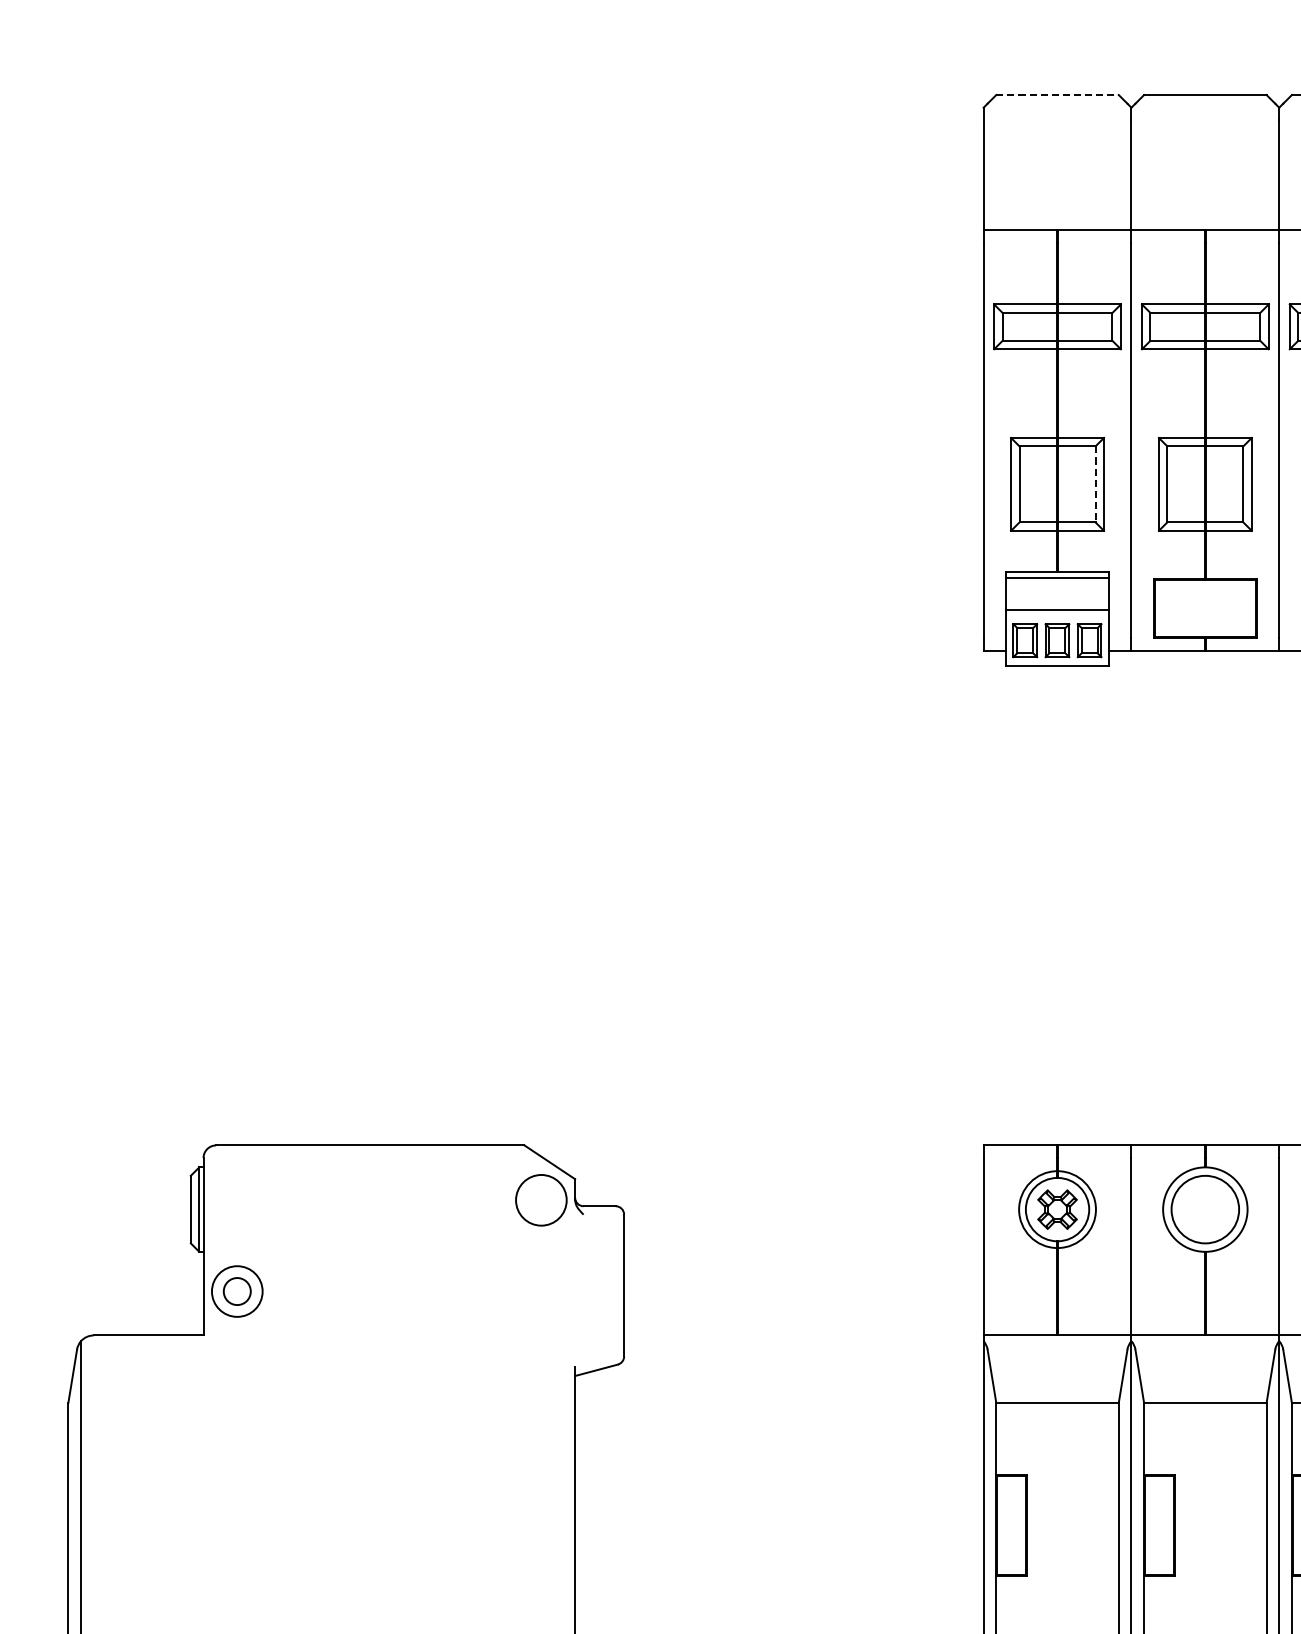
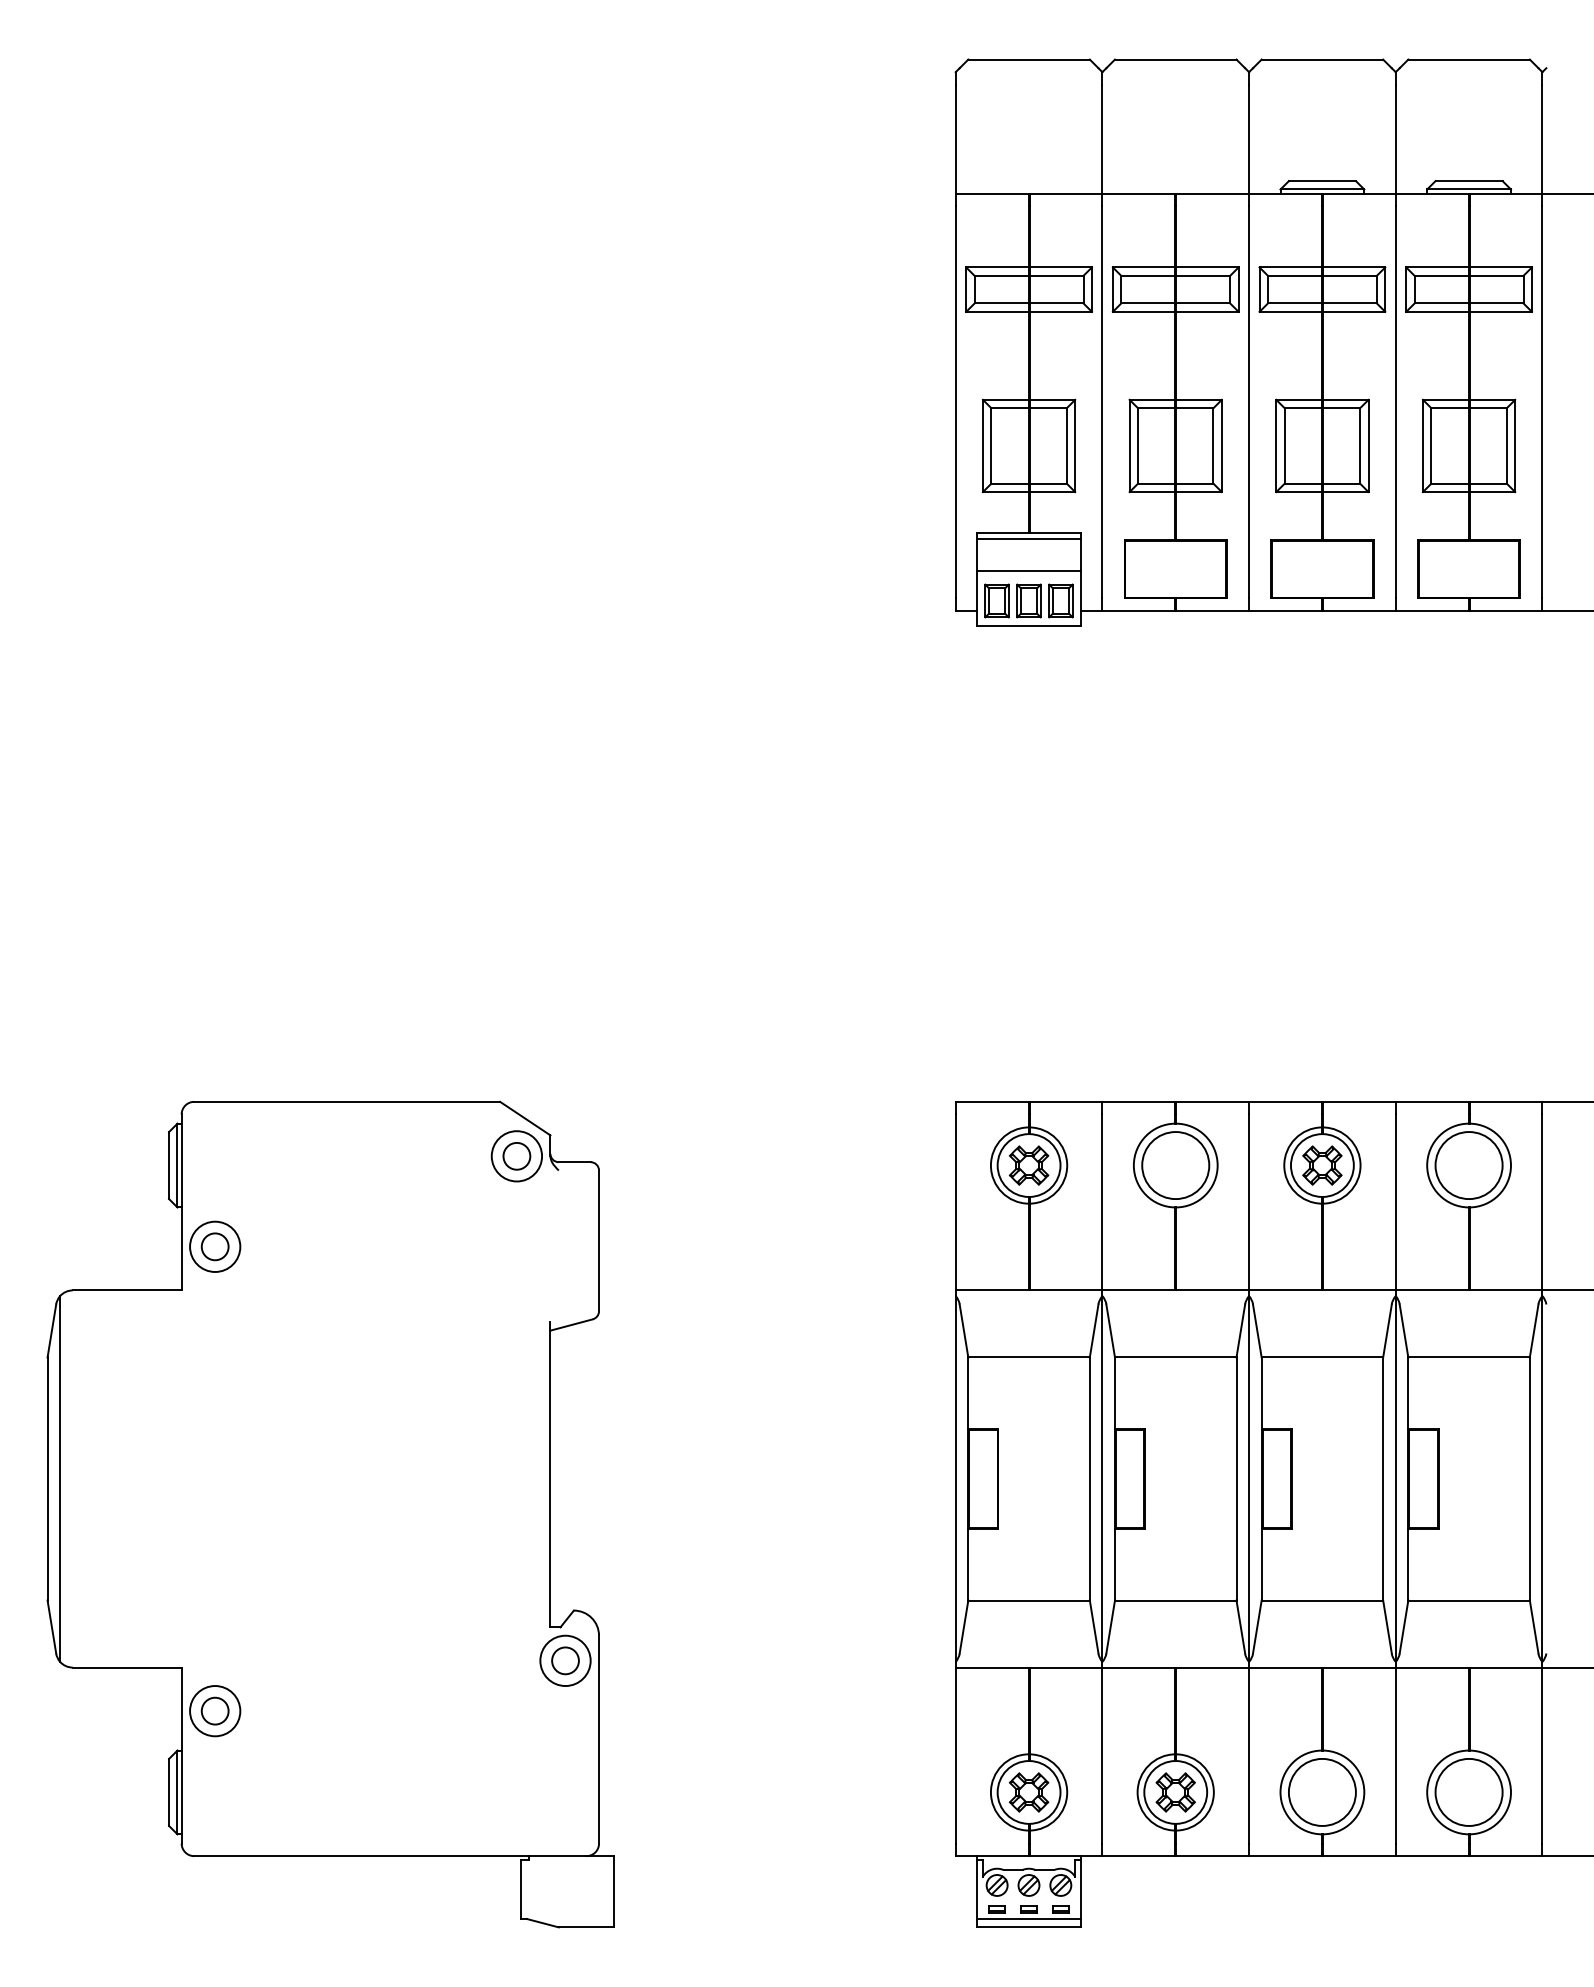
line: (1057, 94) -> (1029, 59), dashed -> solid
line: (1095, 483) -> (1066, 445), dashed -> solid
circle: (540, 1200) -> (516, 1156), added

